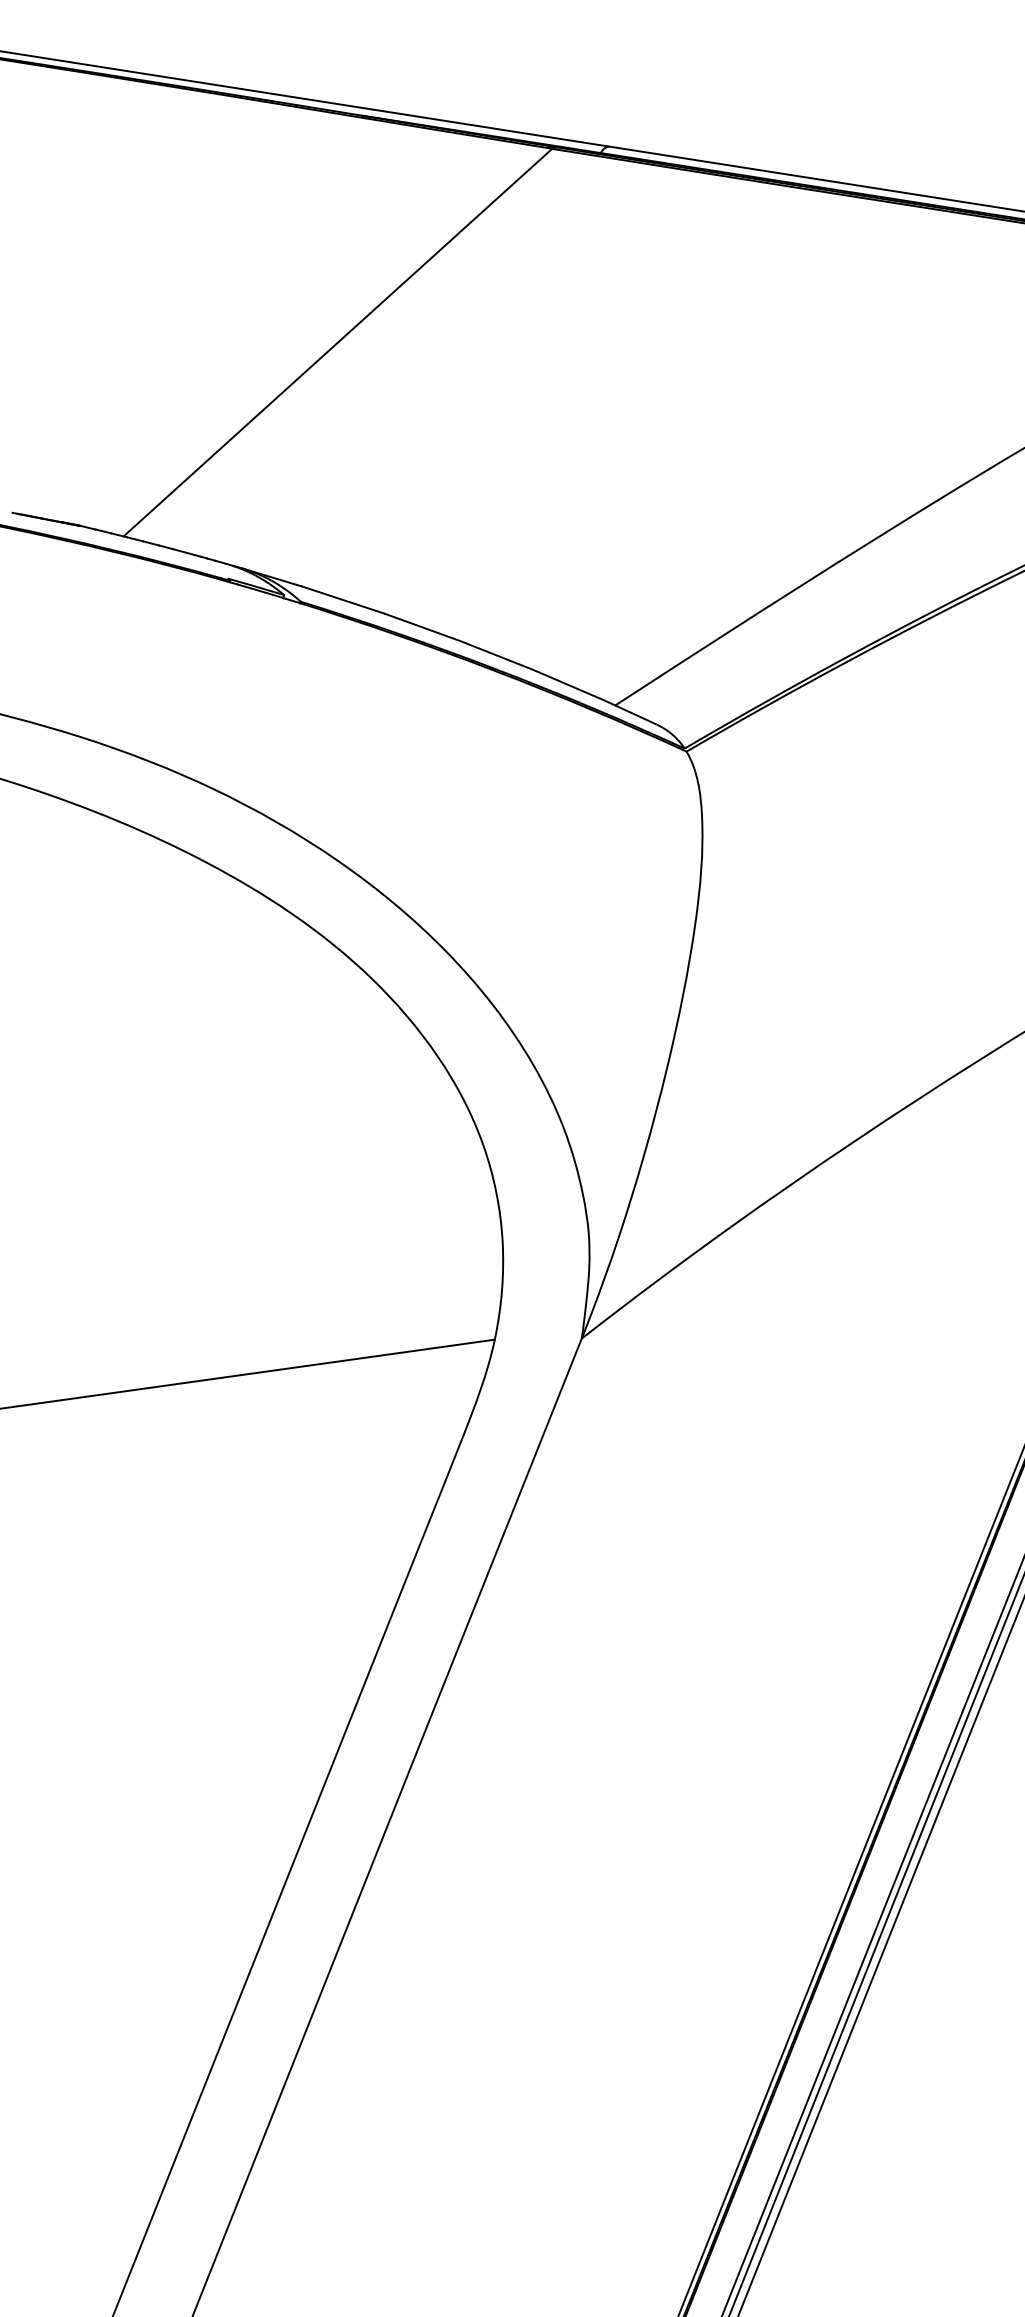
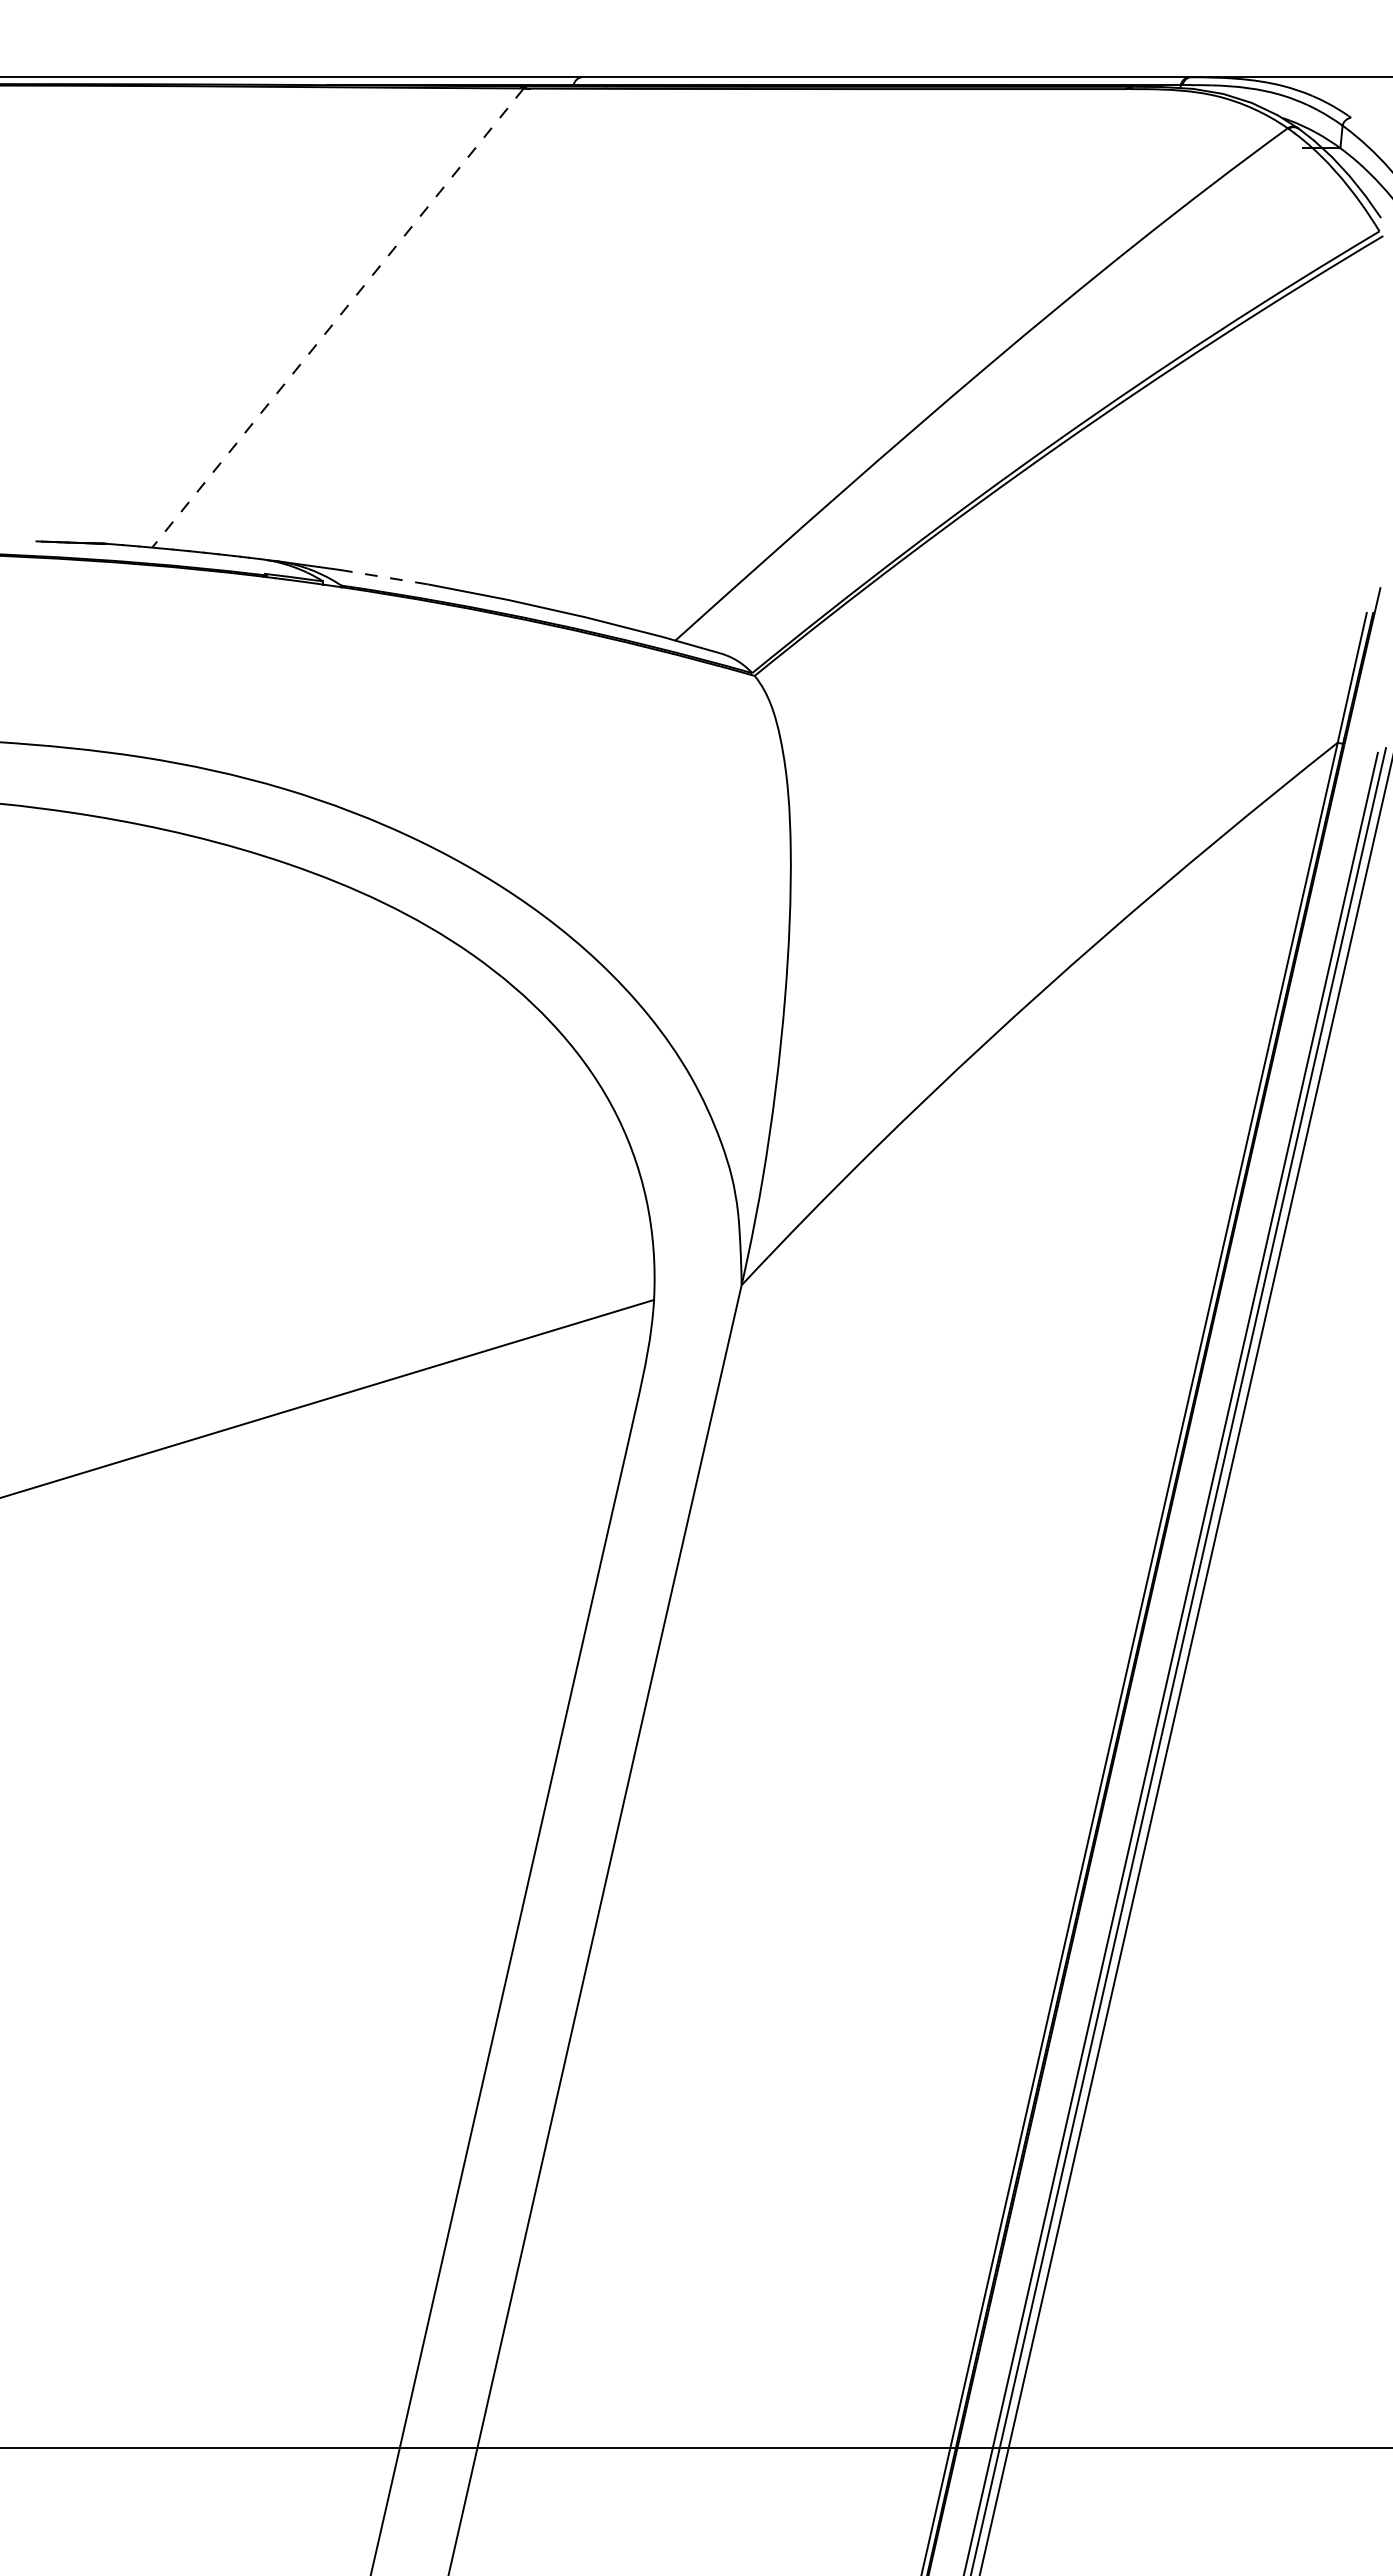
line: (337, 342) -> (337, 318), solid -> dashed
line: (342, 600) -> (383, 577), solid -> dashed

